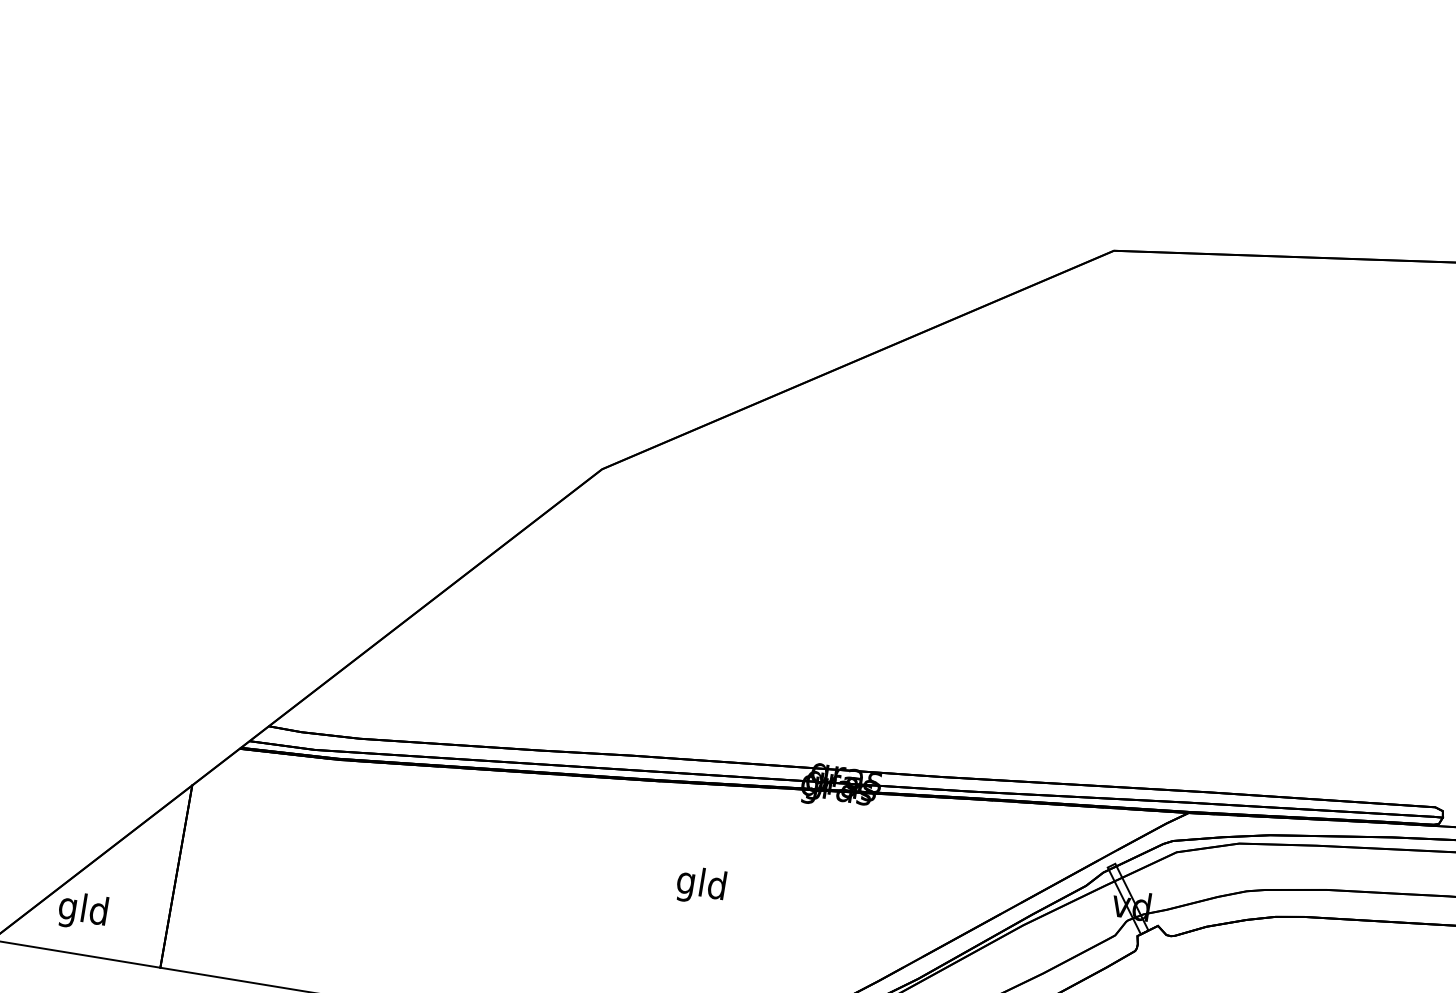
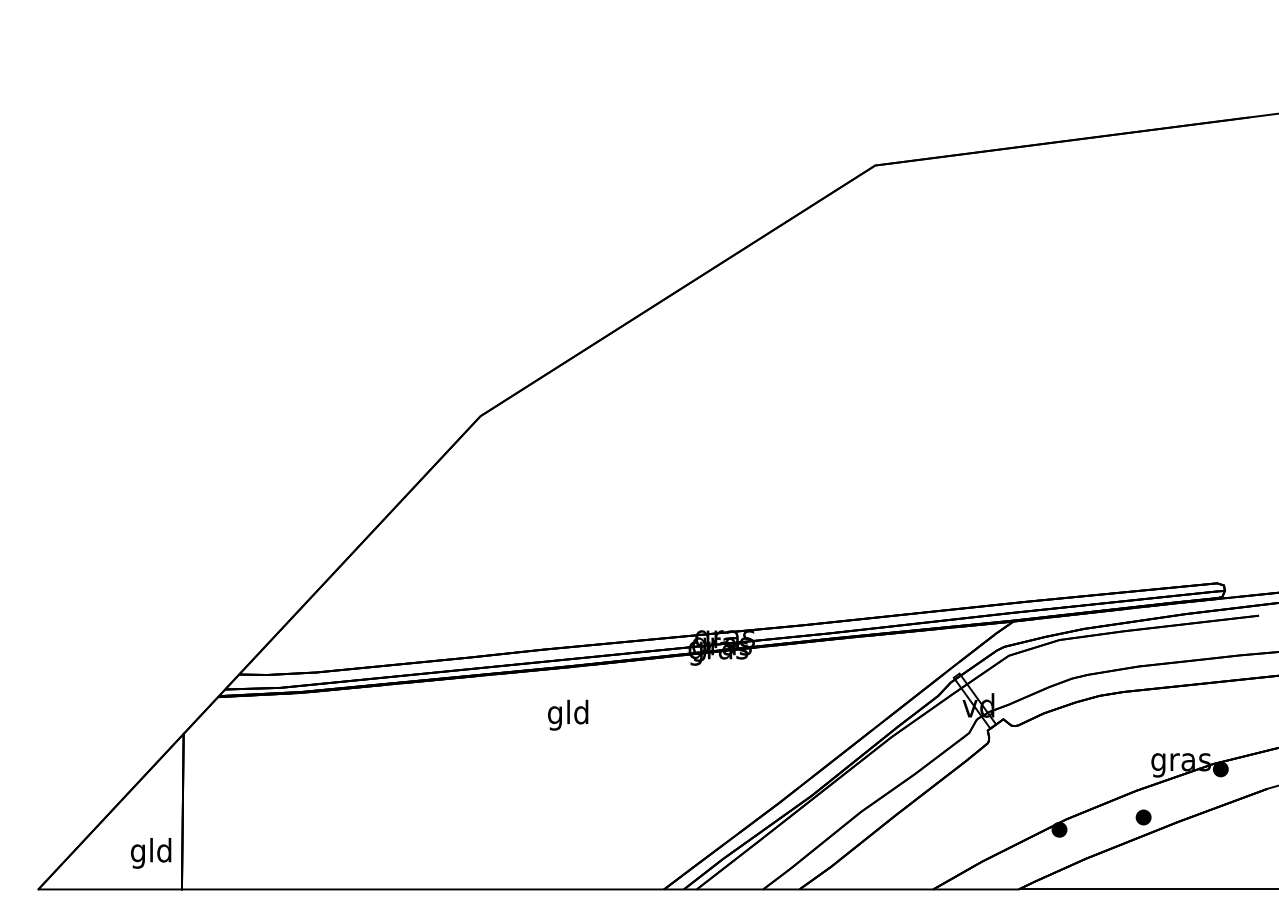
text: (701, 885) -> (568, 714), moved
text: (83, 911) -> (151, 853), moved

